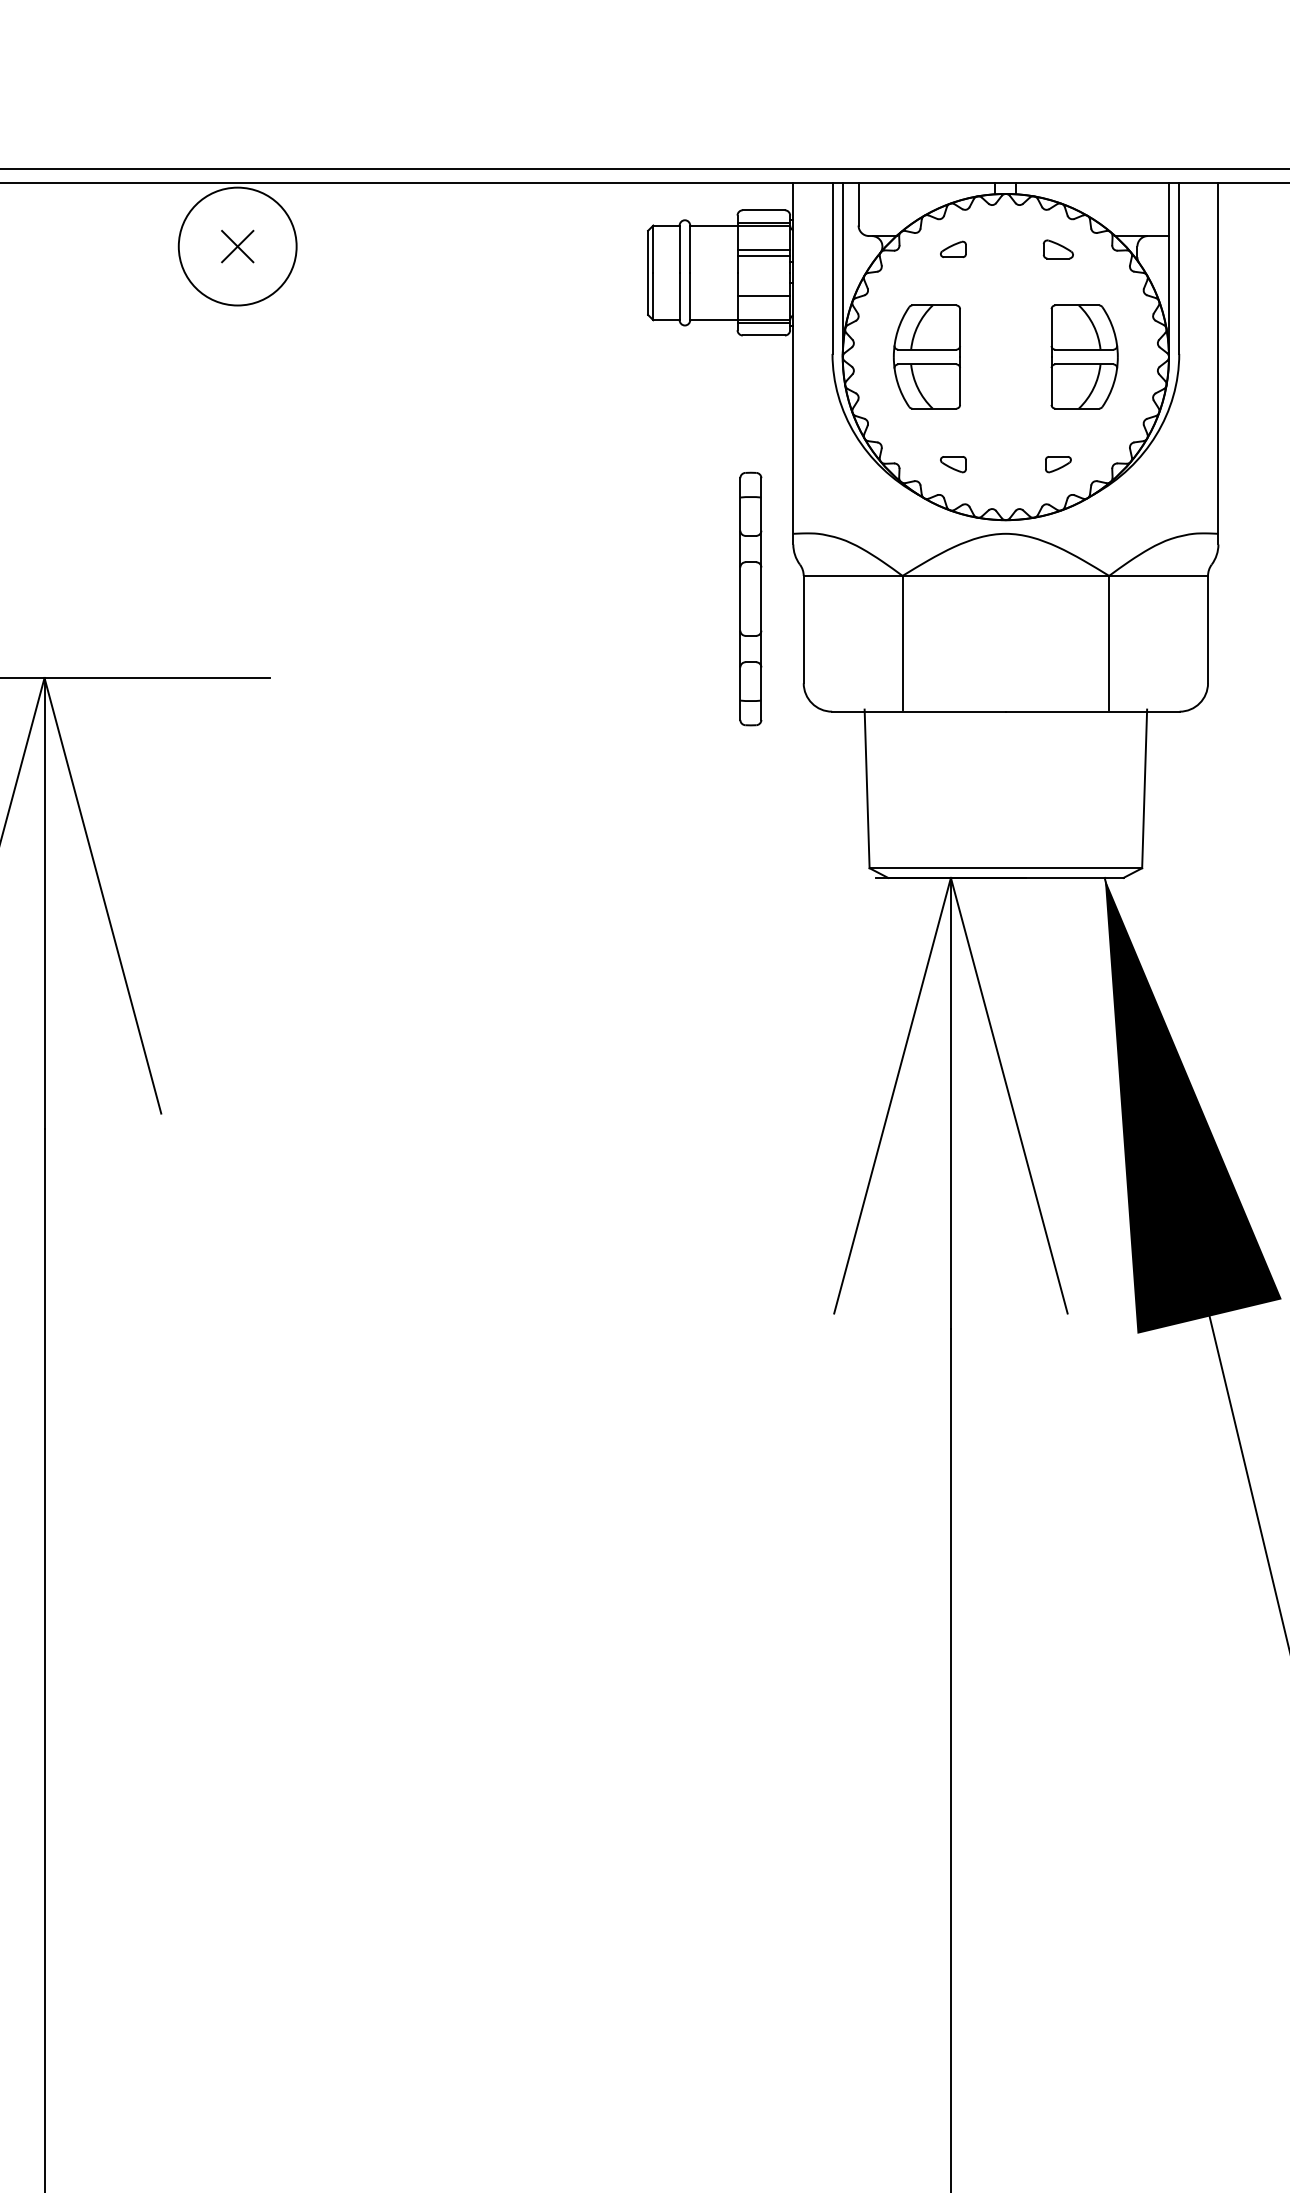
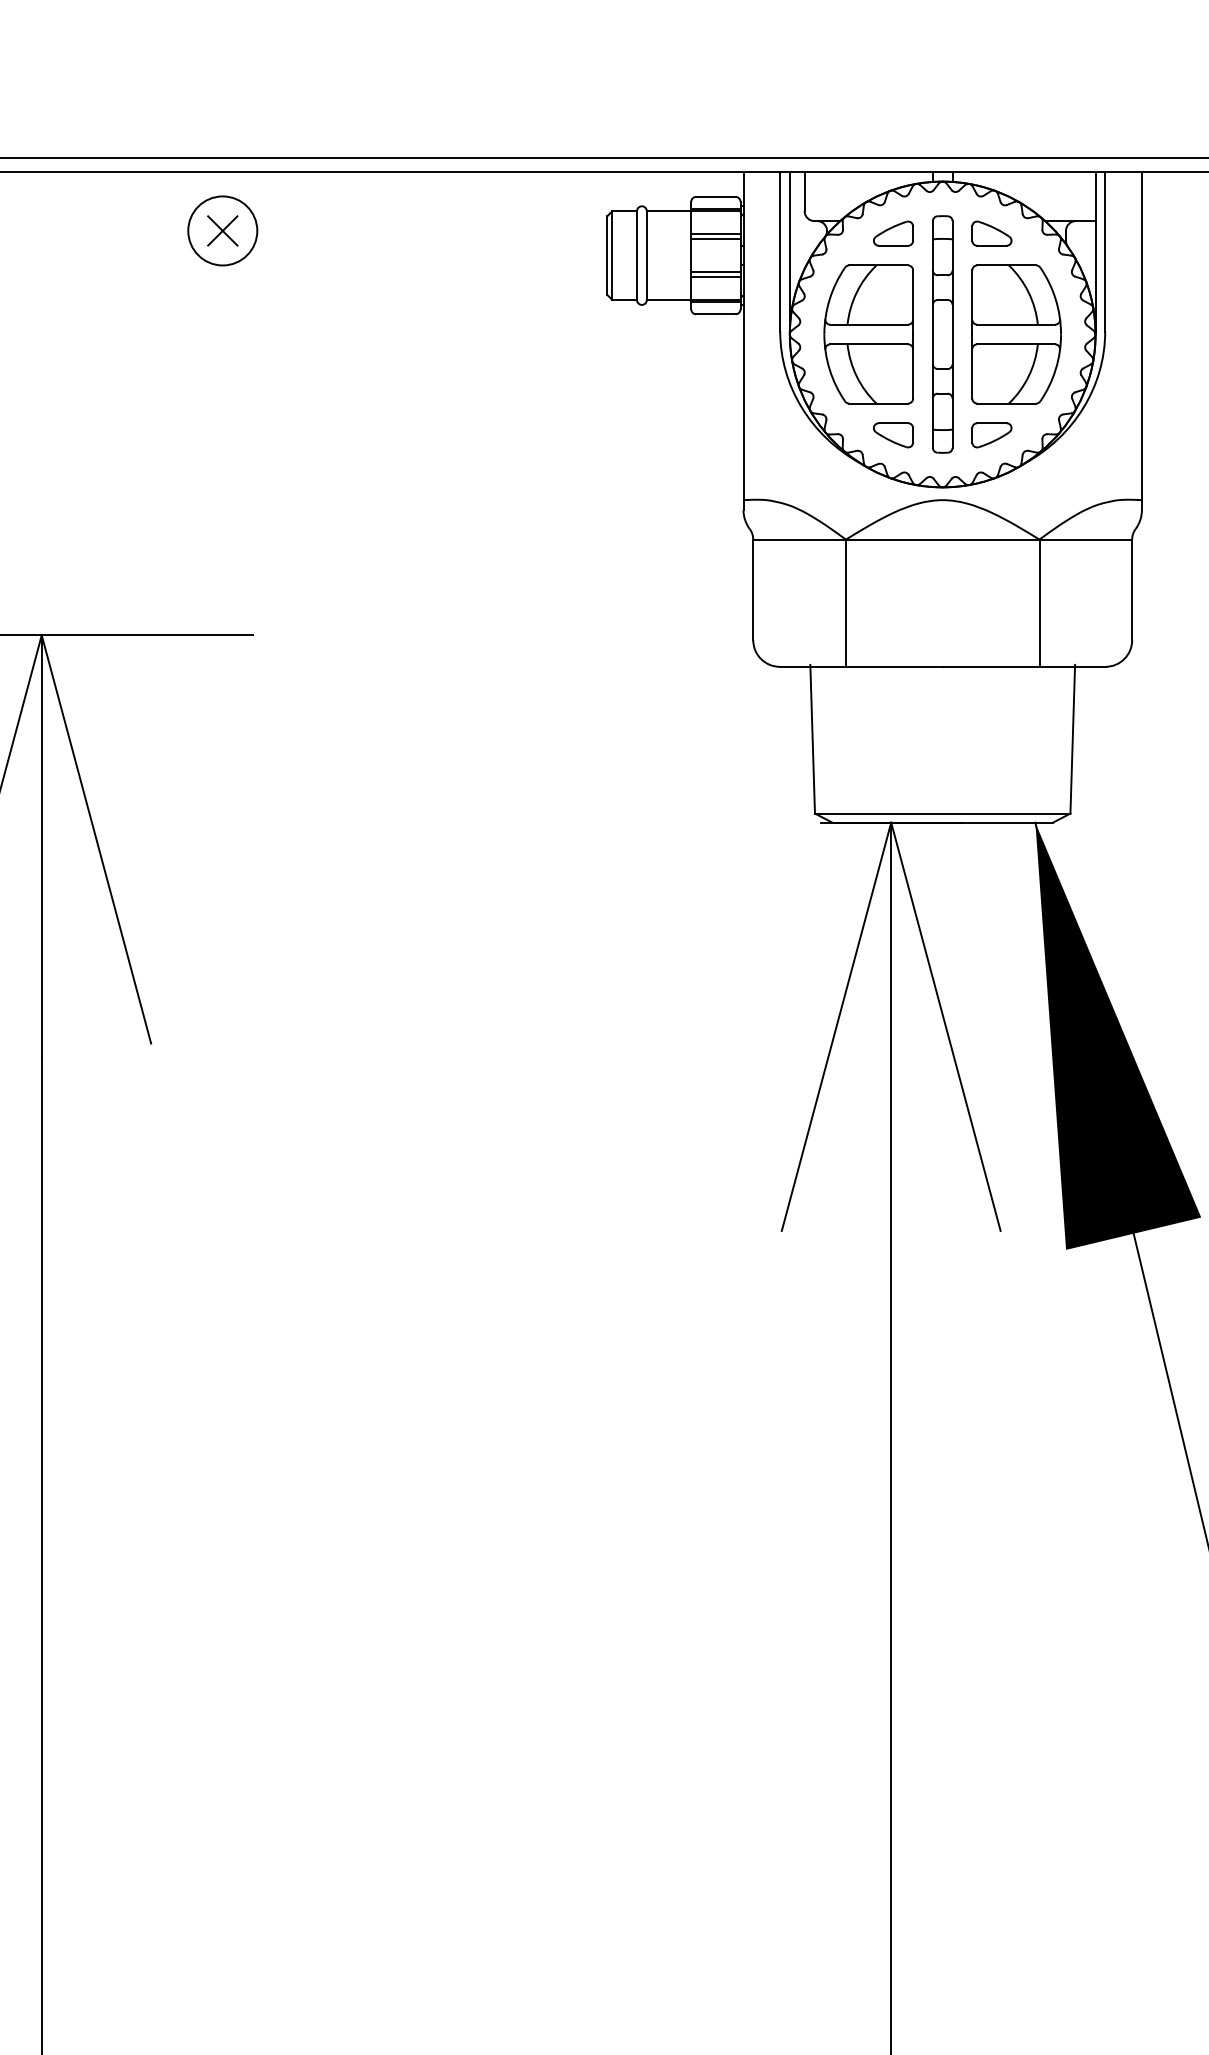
circle: (237, 246) -> (222, 230), size x0.62
part: (953, 249) -> (893, 233), size x1.67
part: (1058, 249) -> (992, 233), size x1.43
line: (763, 290) -> (715, 272), added
part: (926, 356) -> (868, 333), size x1.43
part: (1084, 356) -> (1016, 333), size x1.43
part: (953, 464) -> (893, 435), size x1.67
part: (1058, 464) -> (992, 435), size x1.67
part: (750, 598) -> (942, 333), moved

